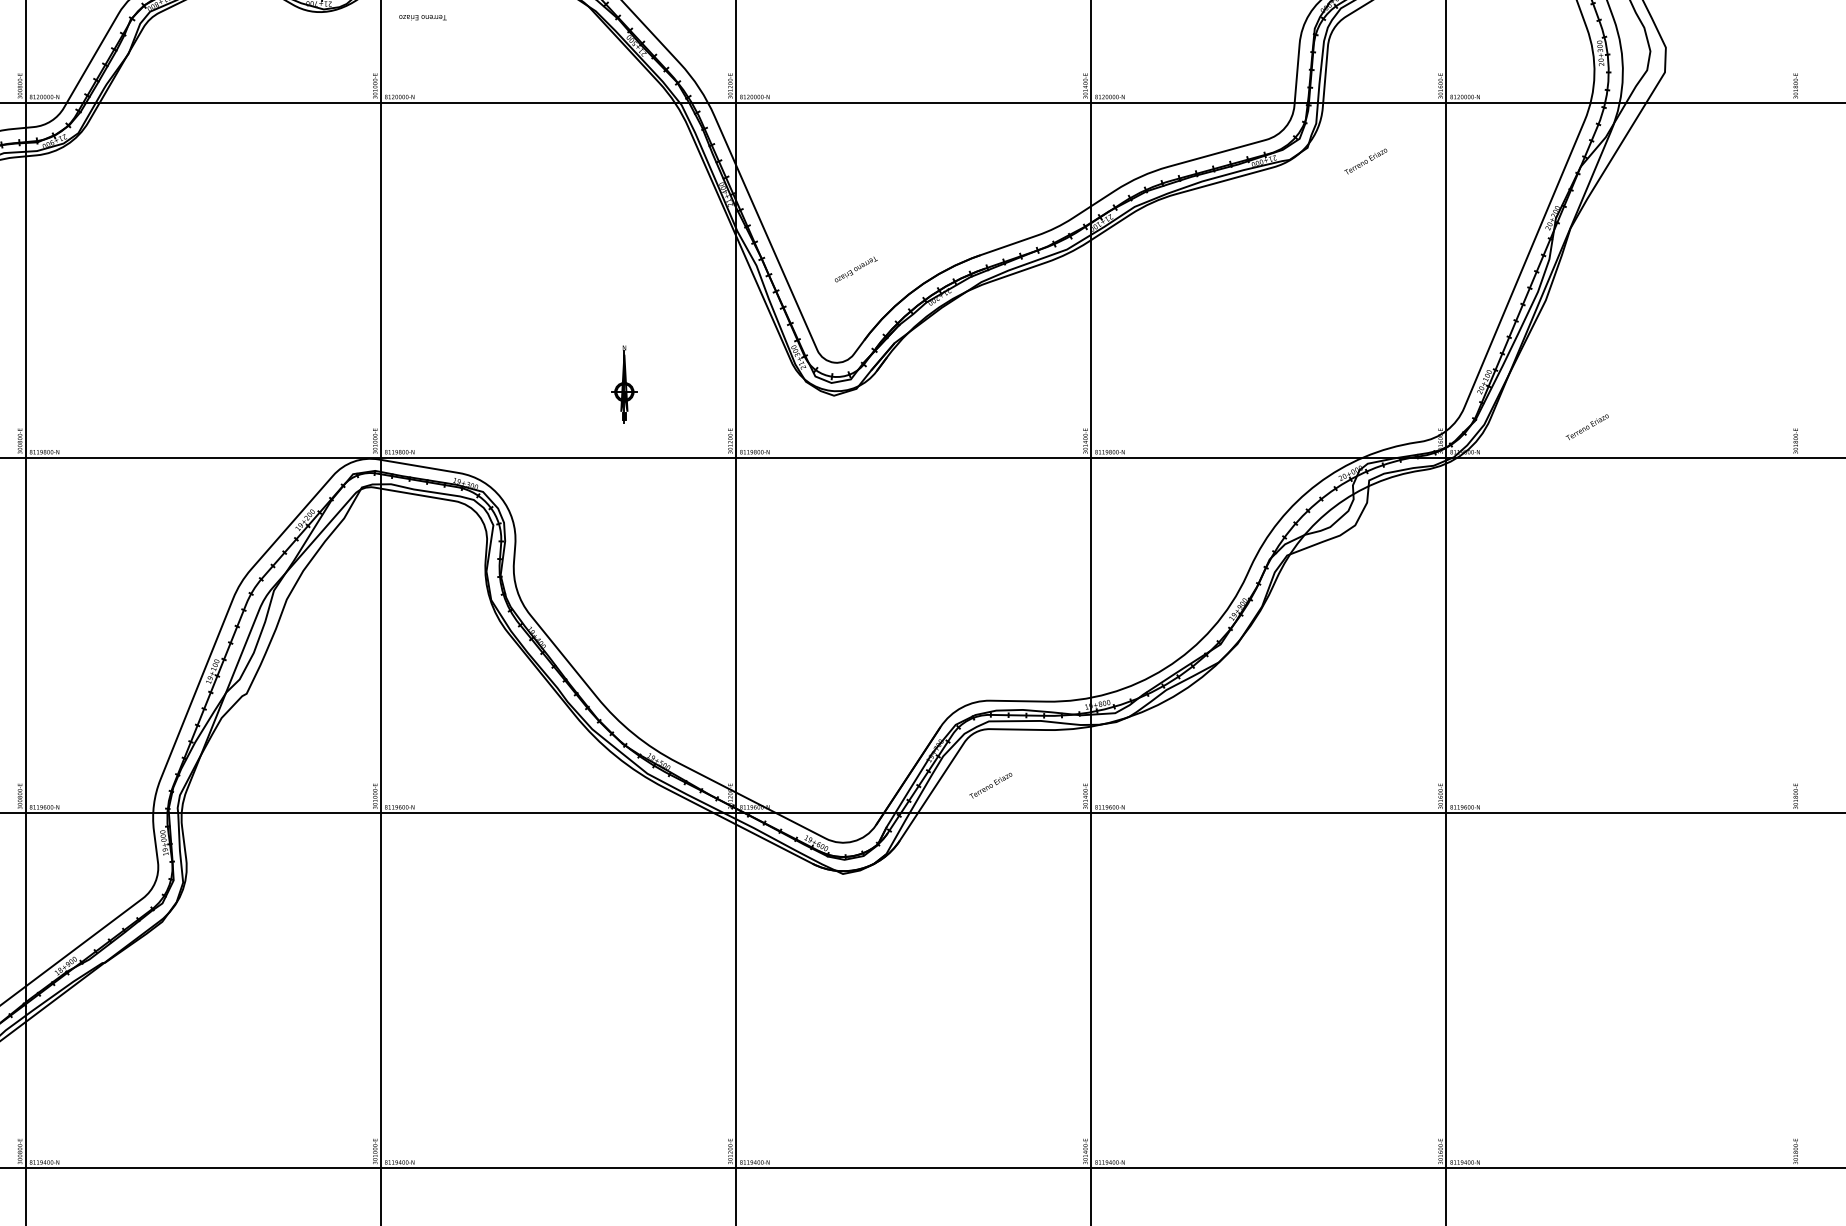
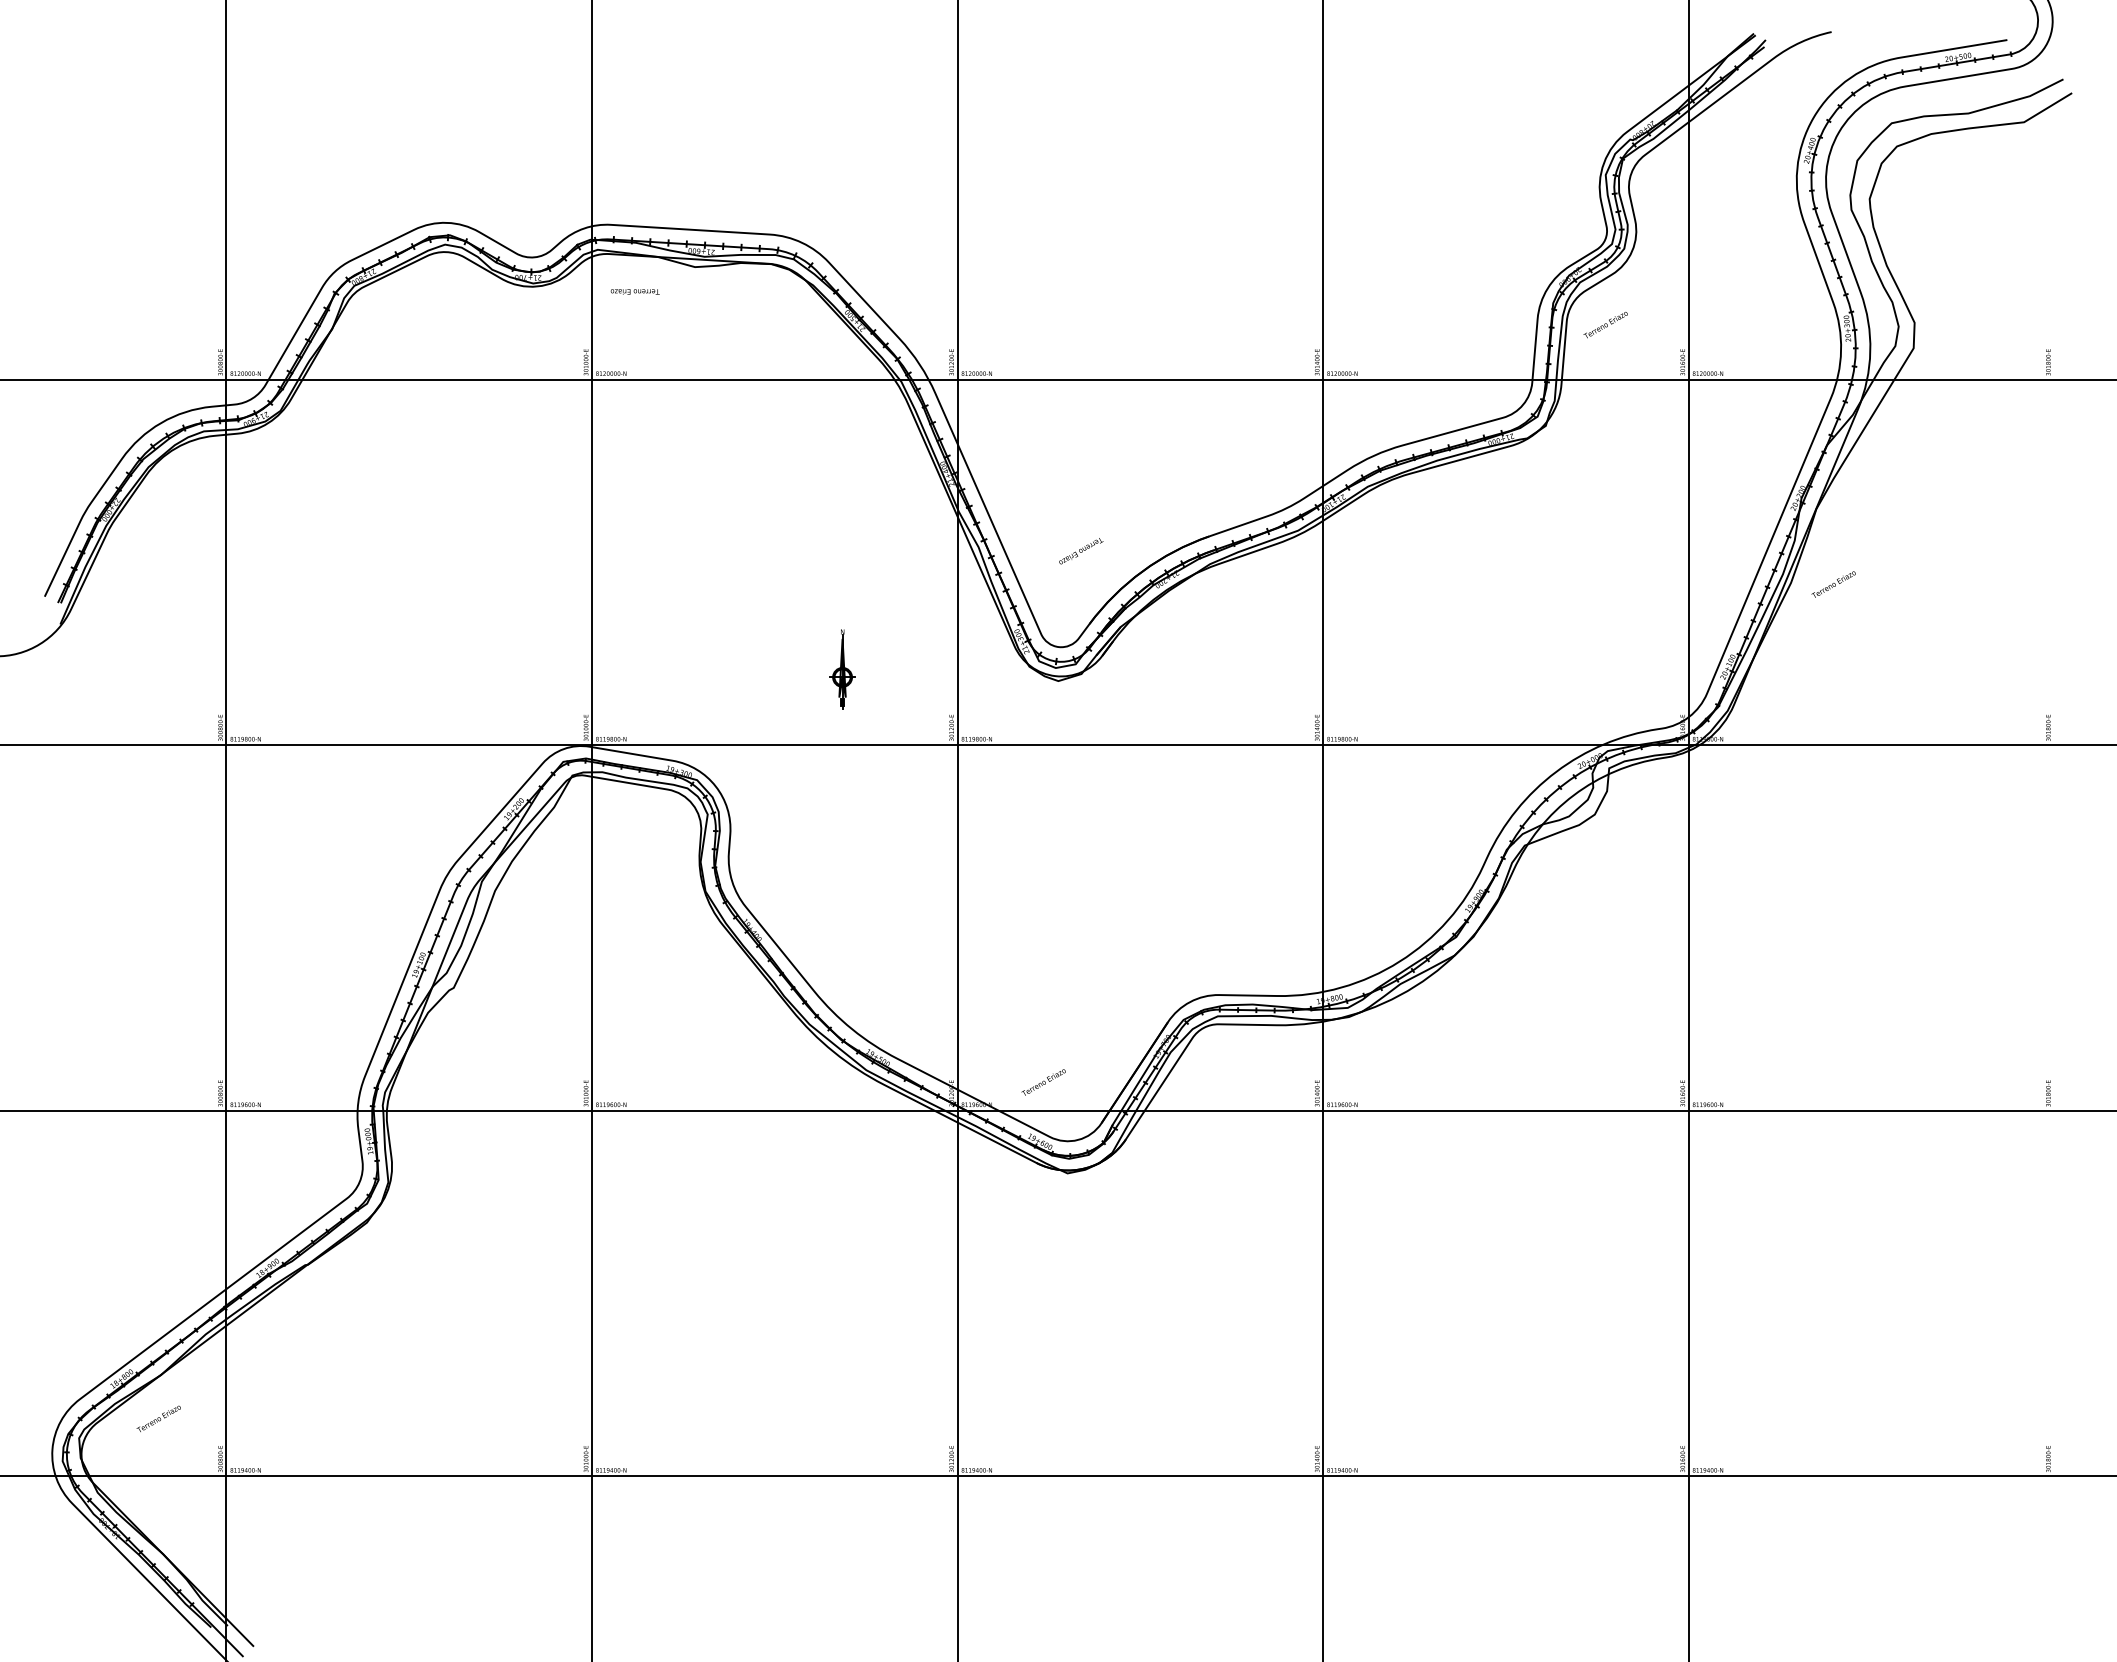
text: (1365, 161) -> (1605, 325), moved
text: (1587, 427) -> (1833, 584), moved
text: (990, 785) -> (1043, 1082), moved

